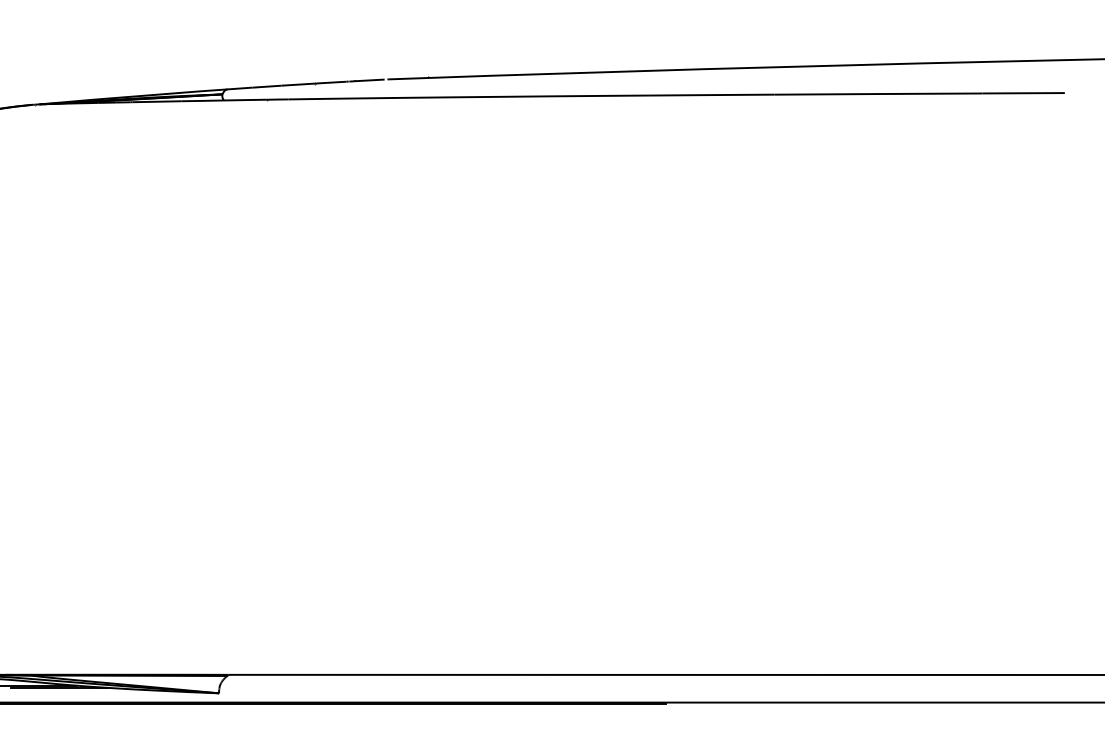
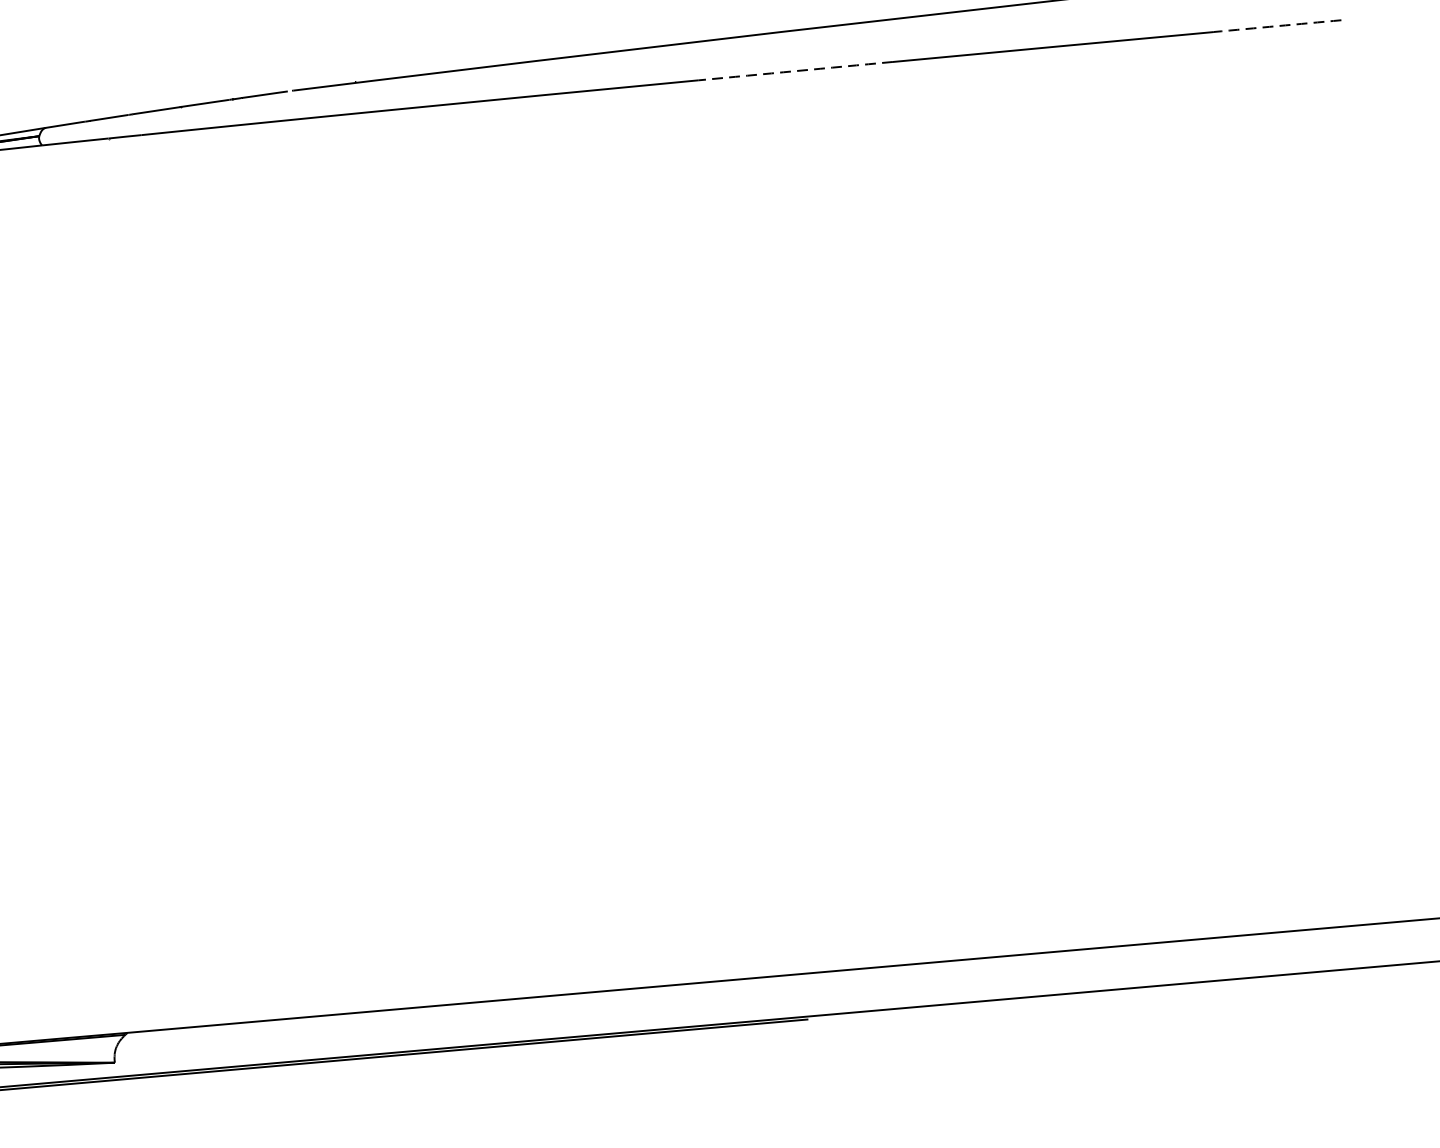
arc: (1023, 93) -> (1277, 26), solid -> dashed
arc: (711, 95) -> (795, 71), solid -> dashed

